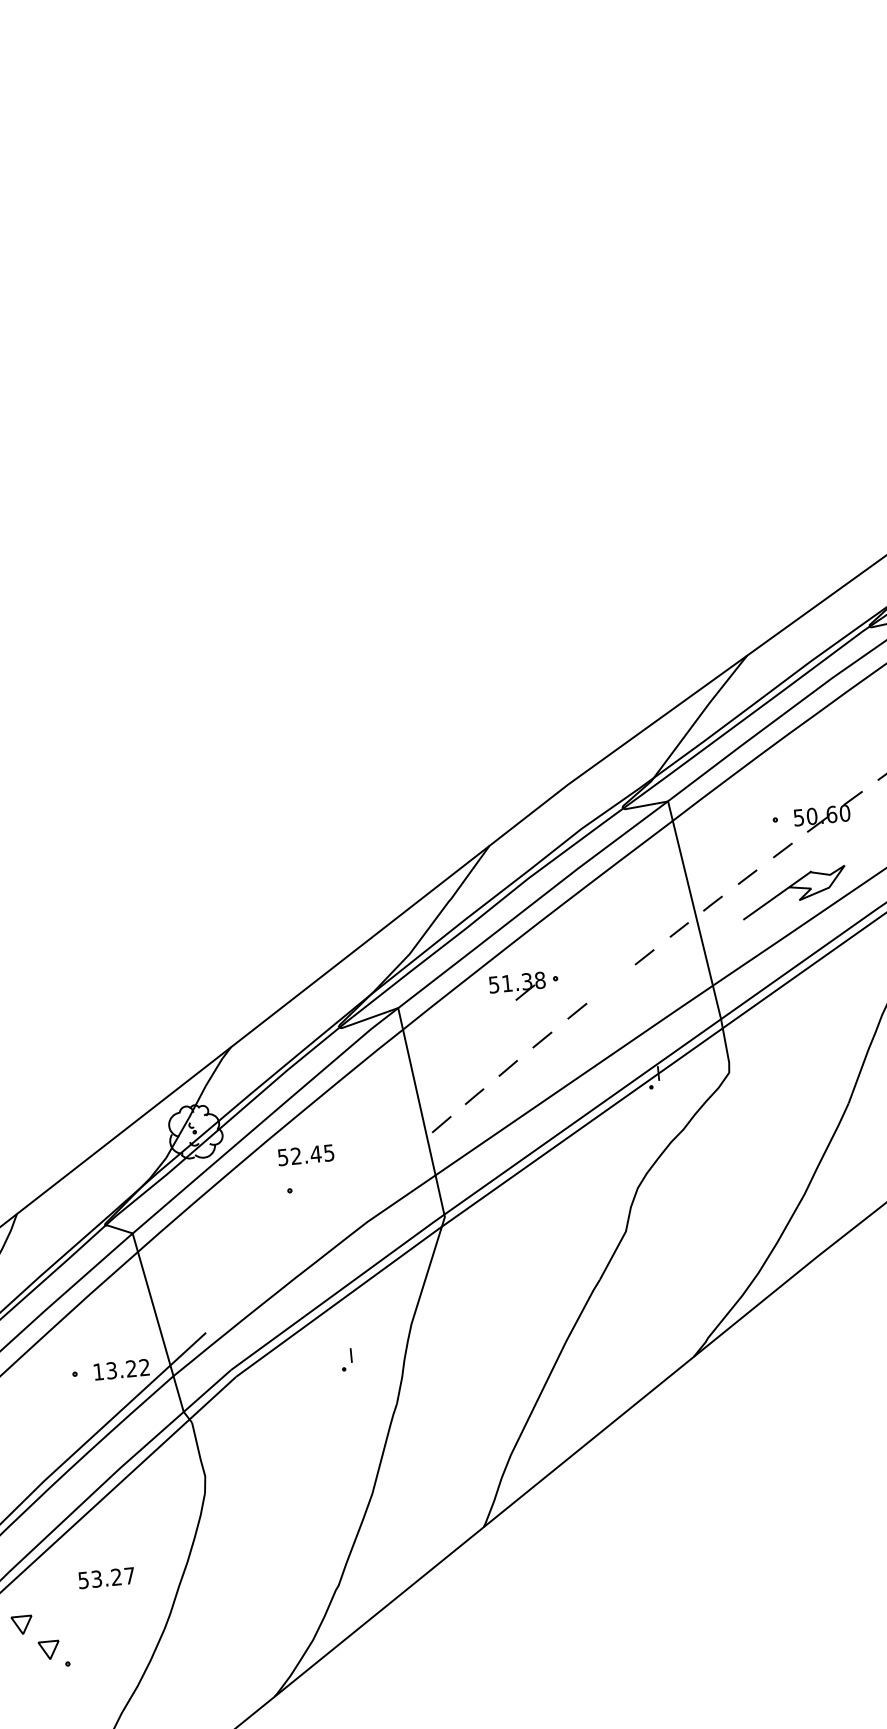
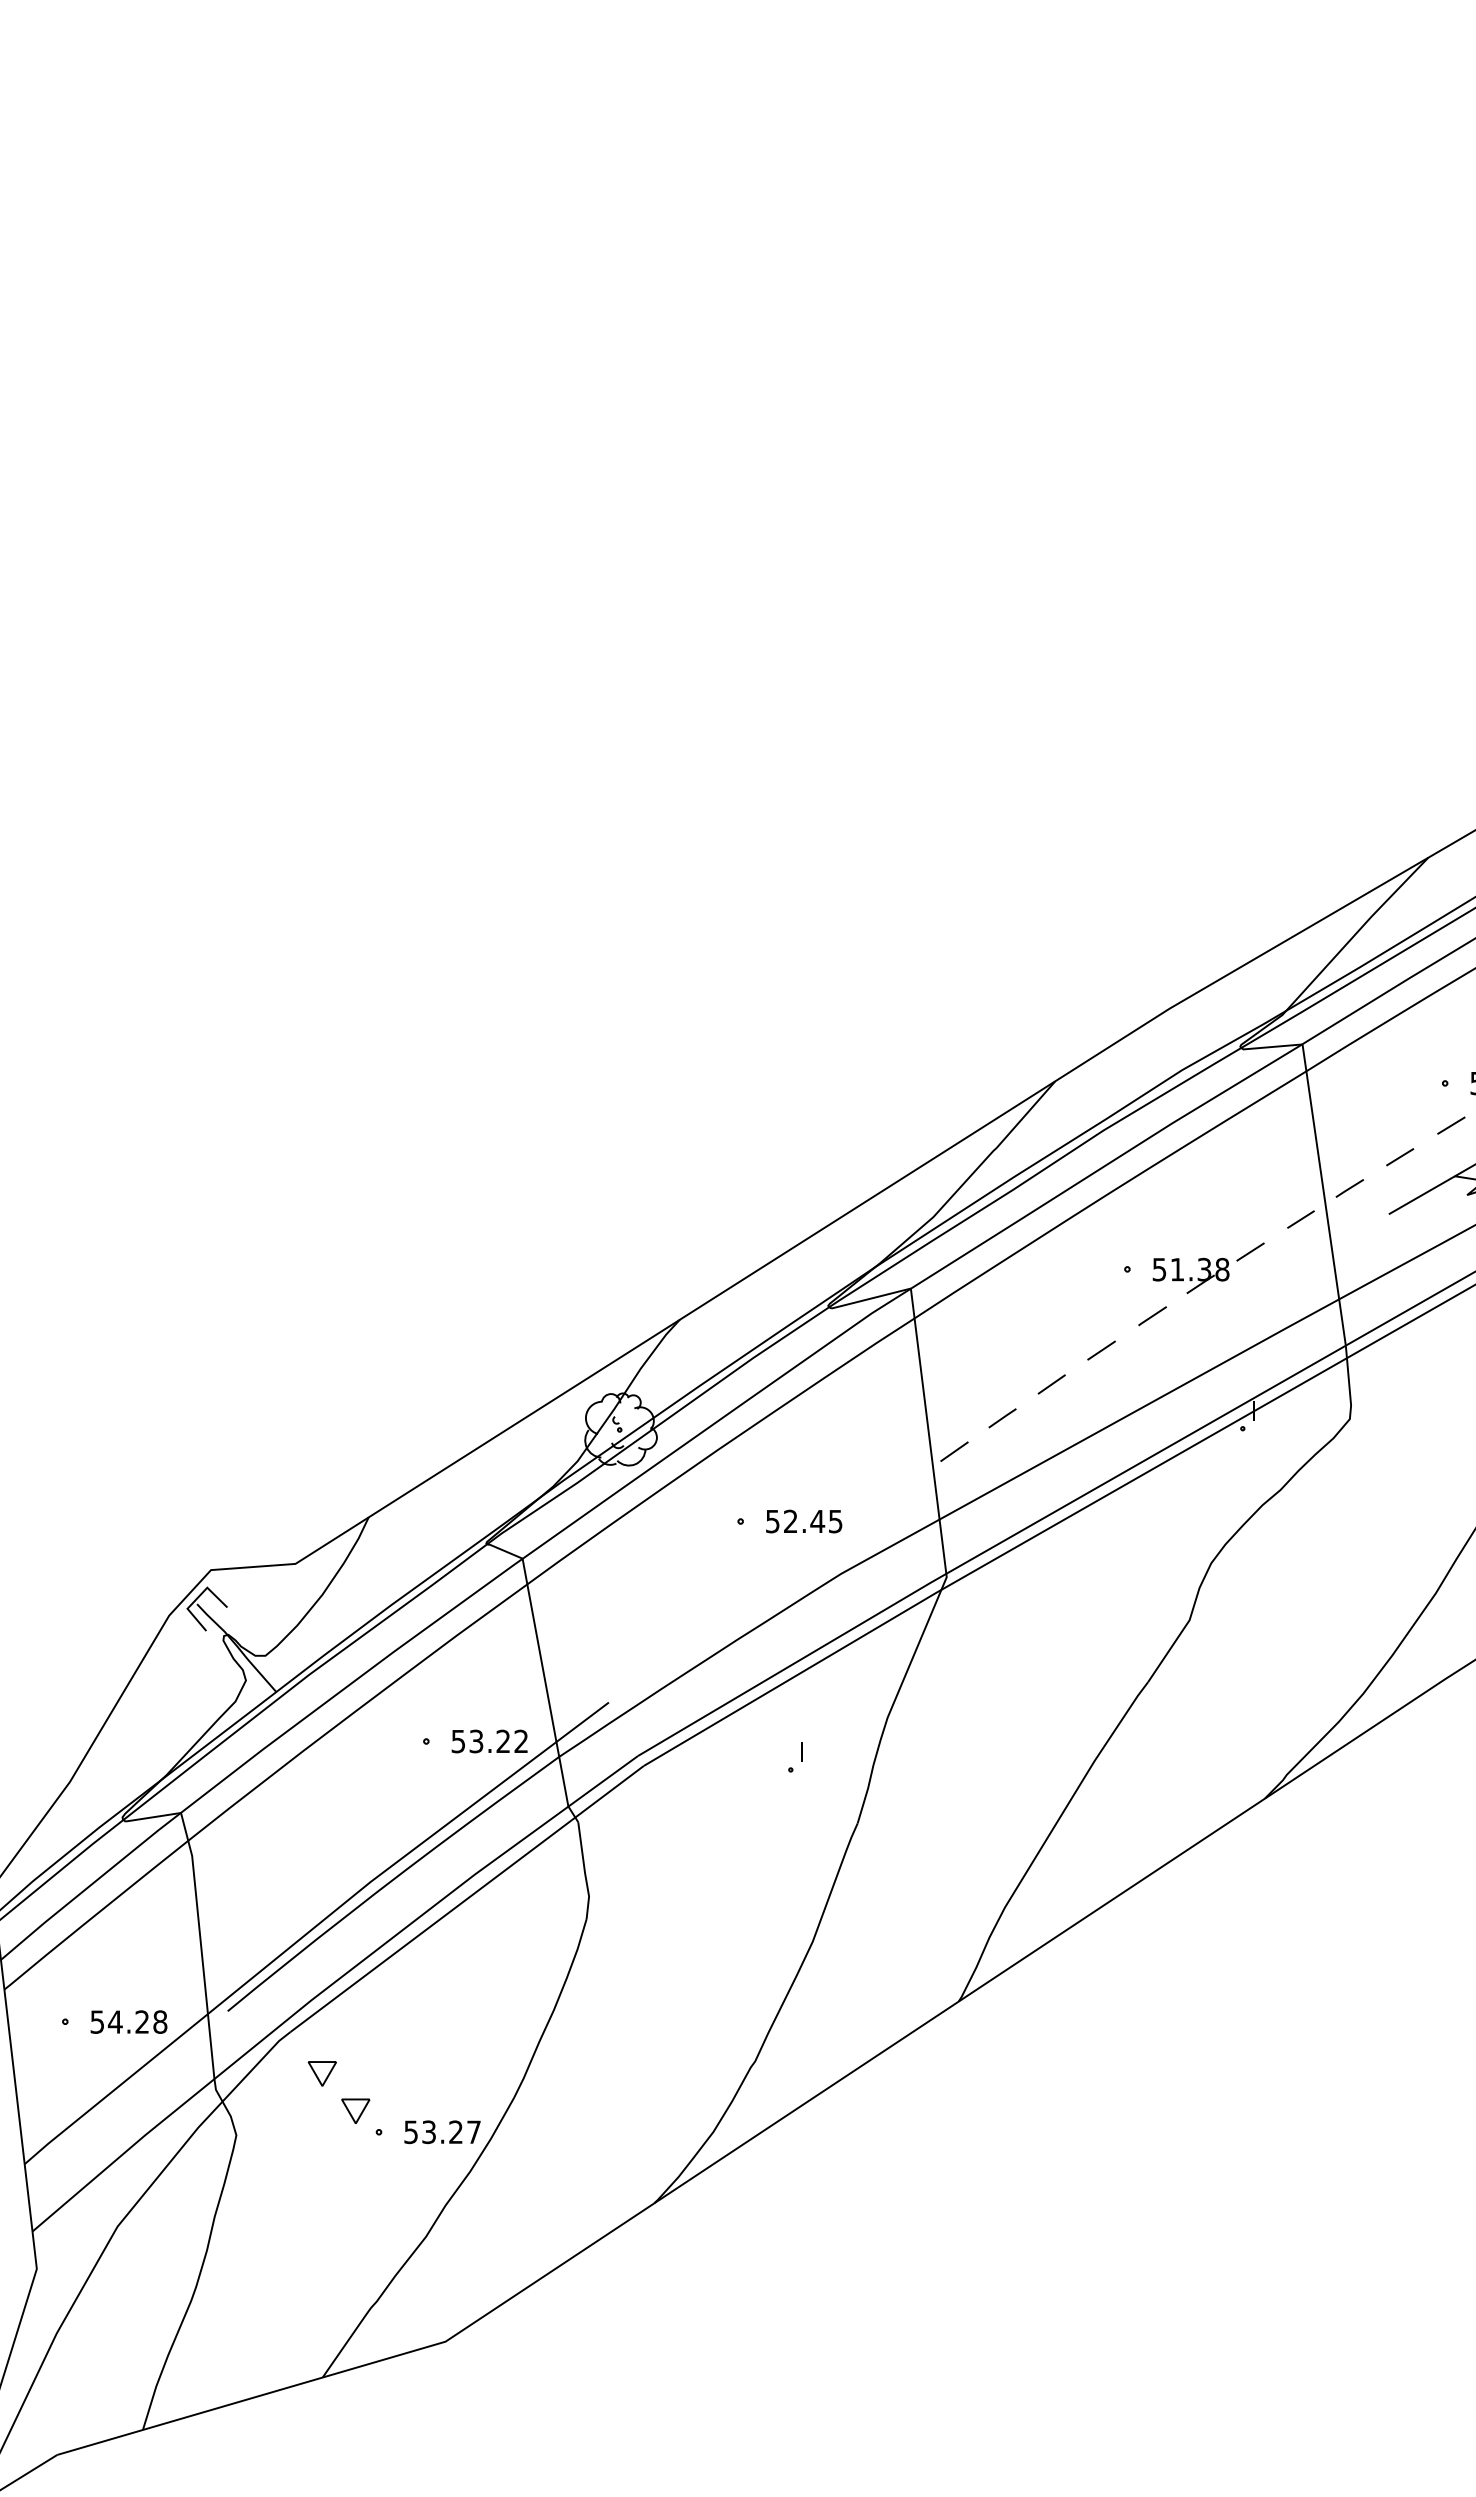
part: (517, 986) -> (1190, 1275), moved
text: (306, 1155) -> (804, 1521), moved
text: (97, 1372) -> (457, 1741), 13.22 -> 53.22
text: (106, 1578) -> (442, 2132), moved

